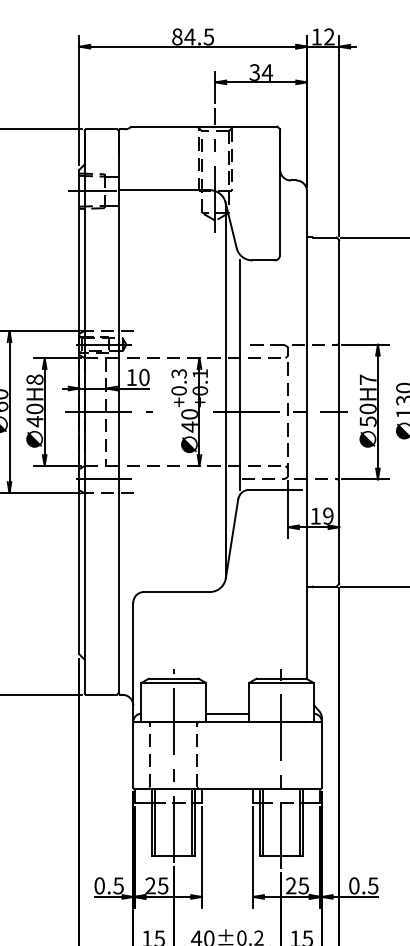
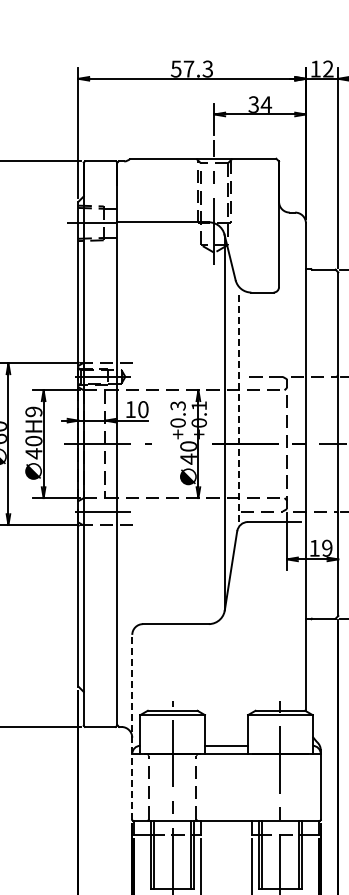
text: (193, 36) -> (192, 68), 84.5 -> 57.3
line: (239, 375) -> (238, 407), solid -> dashed
text: (34, 379) -> (33, 411), 40H8 -> 40H9
line: (133, 695) -> (132, 727), solid -> dashed

